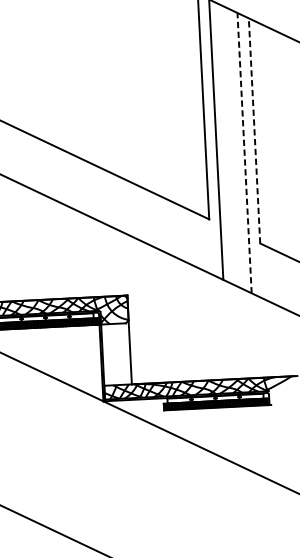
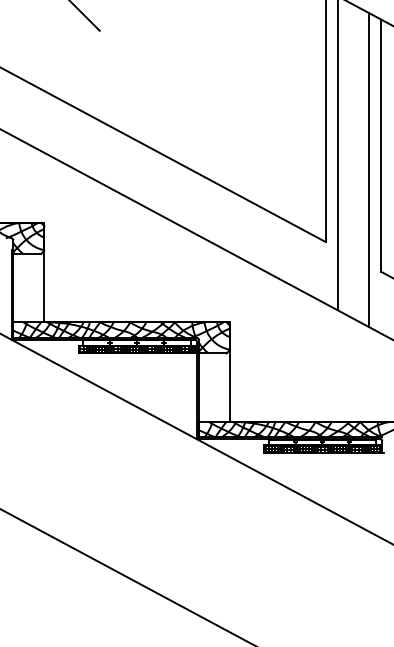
line: (254, 130) -> (381, 145), dashed -> solid
line: (244, 152) -> (368, 169), dashed -> solid

